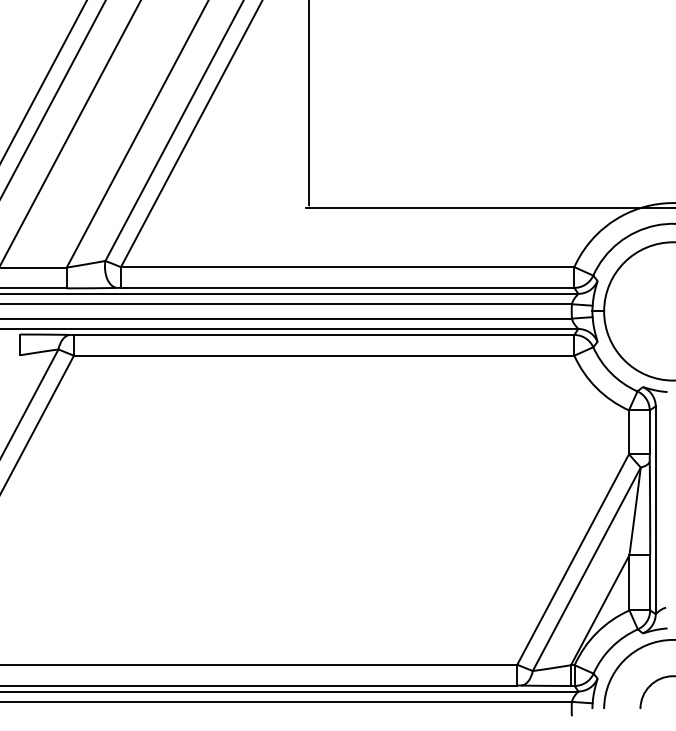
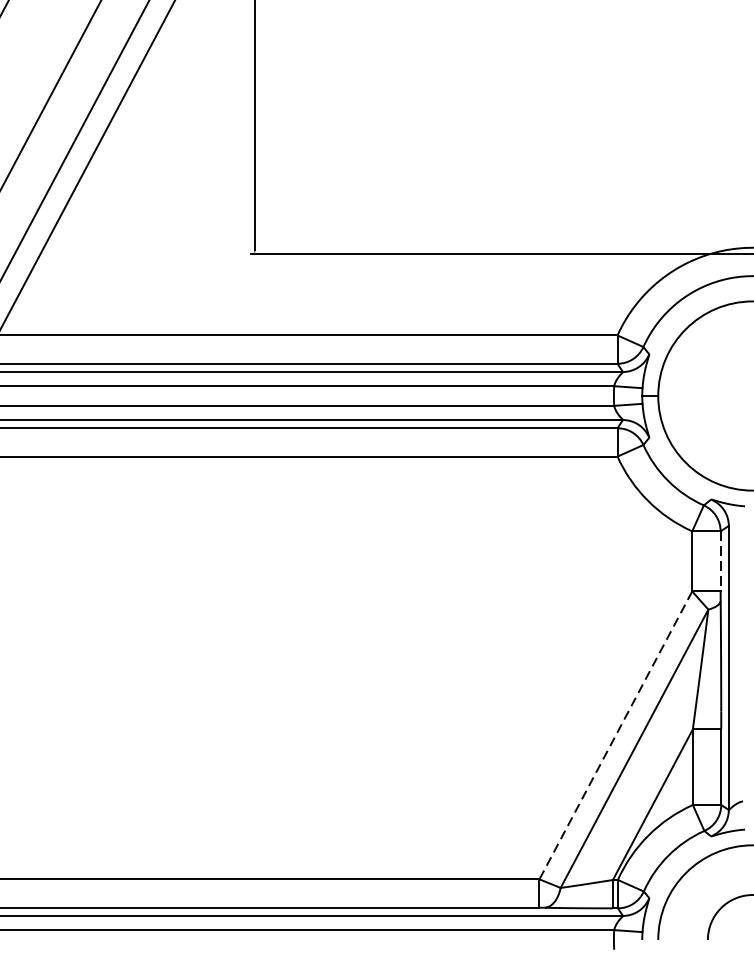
line: (649, 432) -> (720, 561), solid -> dashed
line: (572, 559) -> (614, 735), solid -> dashed

